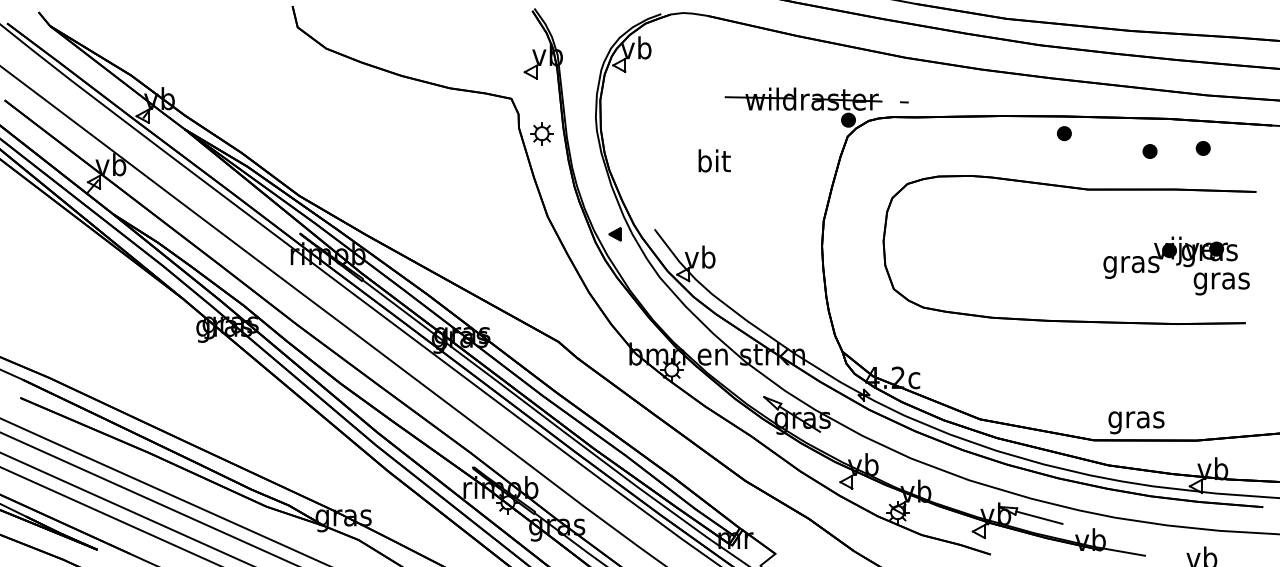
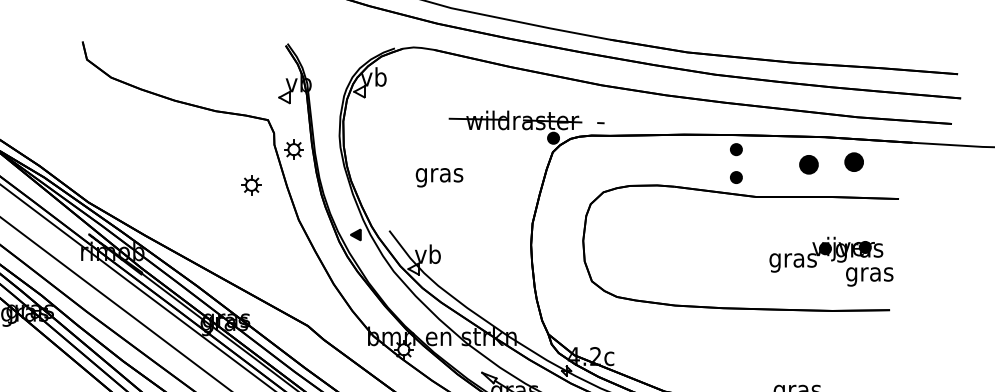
part: (1202, 148) -> (853, 162), size x1.6
part: (1149, 151) -> (808, 164), size x1.6
text: (713, 163) -> (439, 174), bit -> gras
part: (1064, 166) -> (736, 177), added
part: (491, 175) -> (251, 185), added

